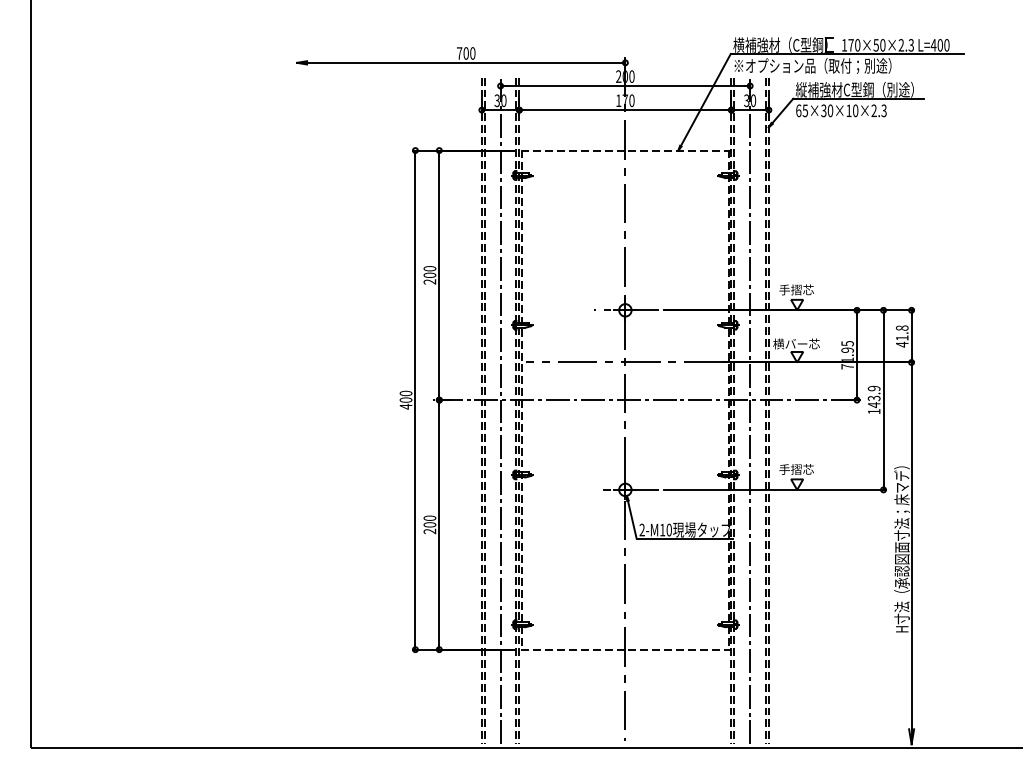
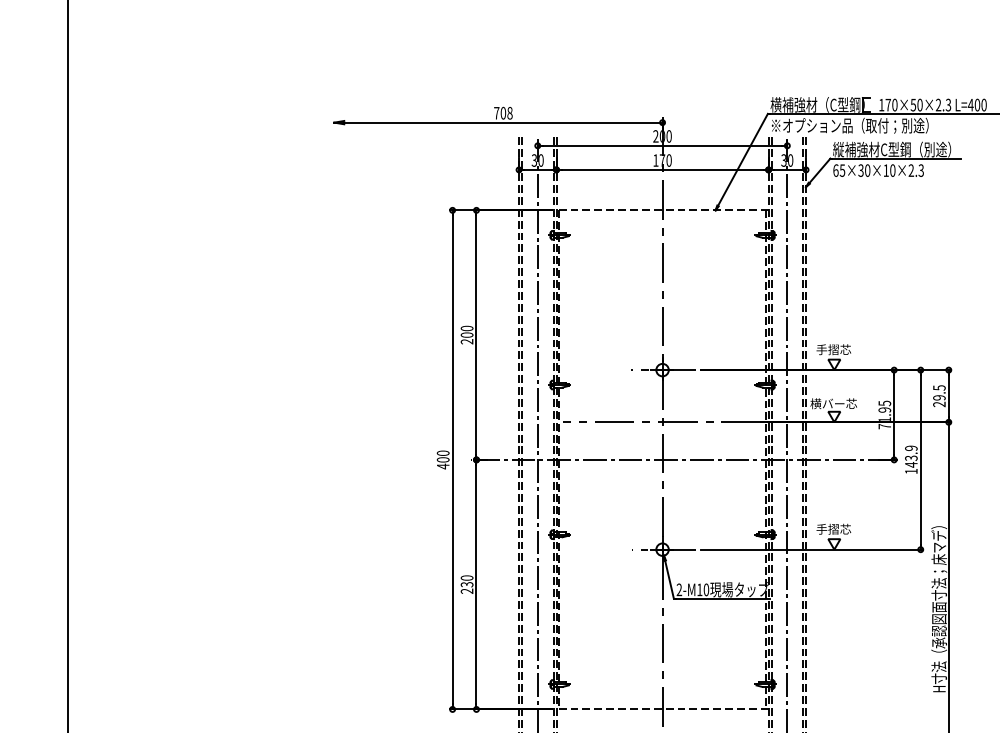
text: (472, 53) -> (509, 113), 700 -> 708
text: (901, 336) -> (938, 396), 41.8 -> 29.5
text: (429, 524) -> (466, 584), 200 -> 230

